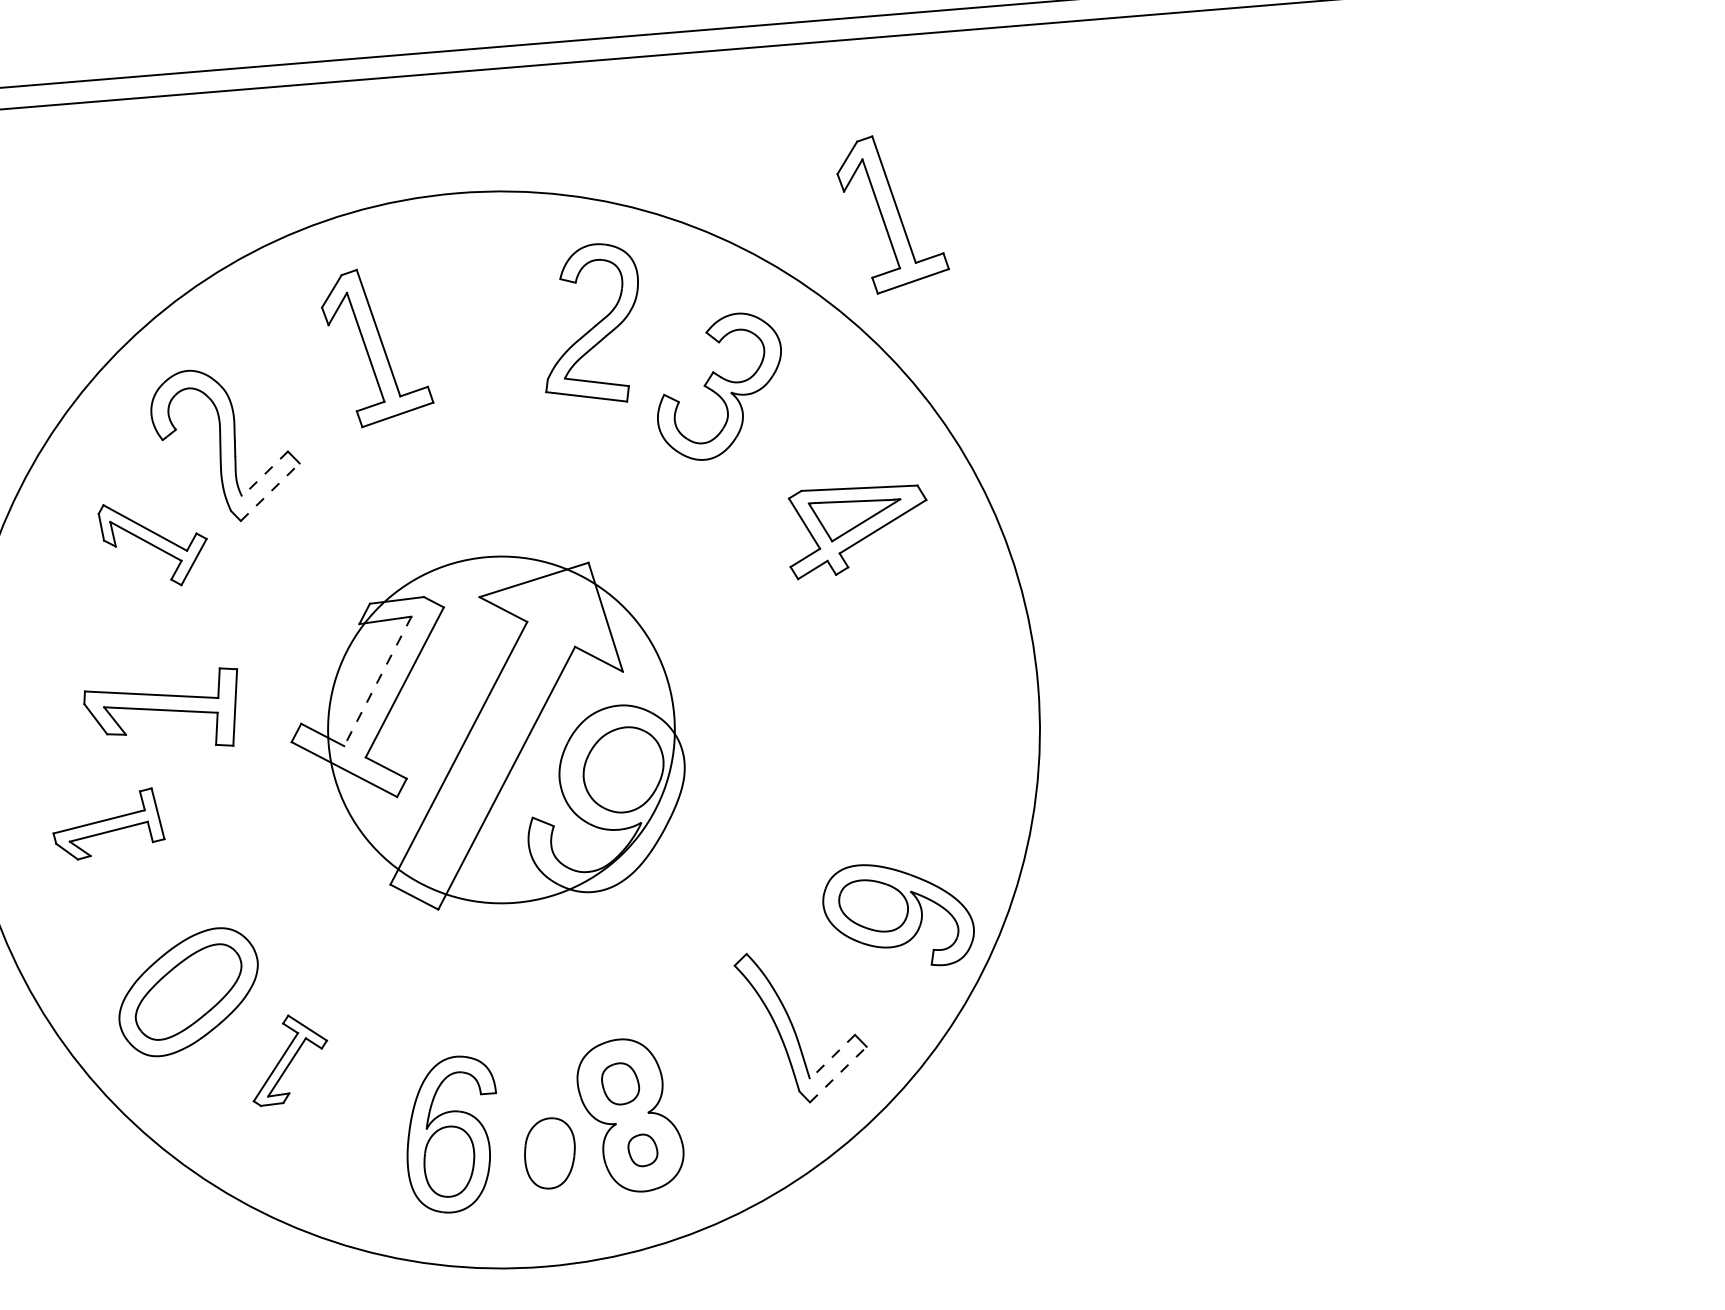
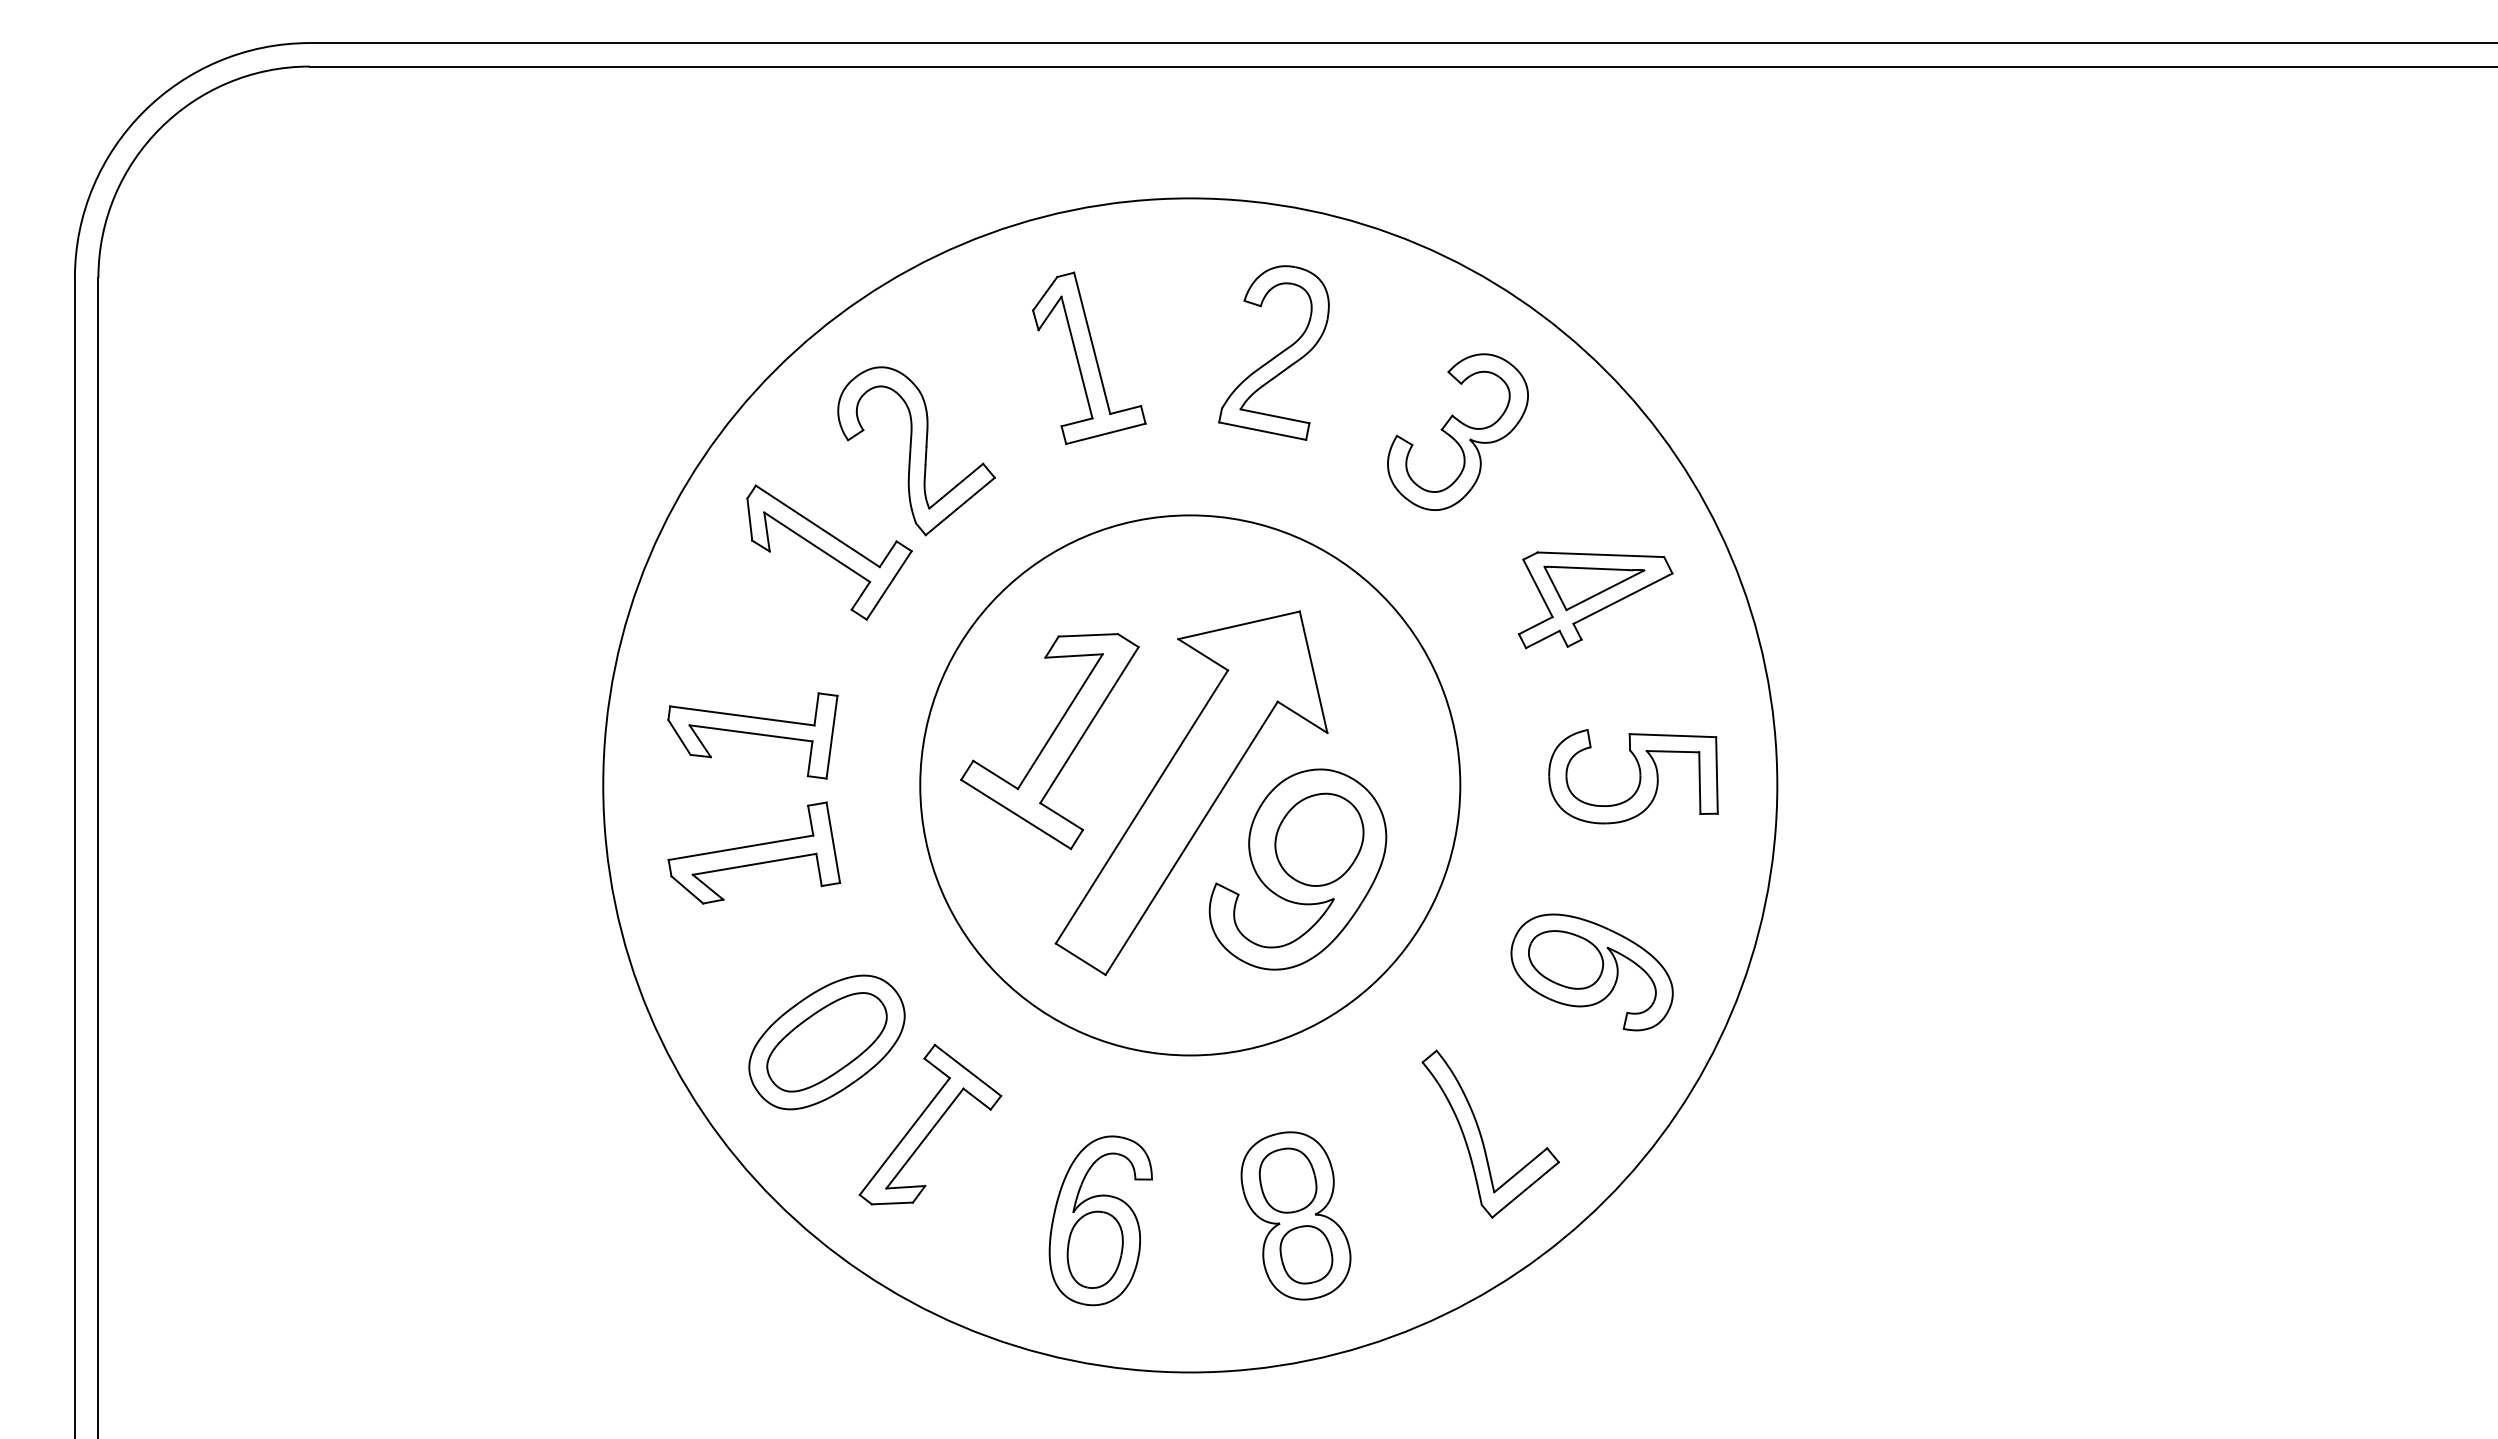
part: (892, 213) -> (1661, 259), removed
part: (590, 324) -> (1273, 352), moved
line: (264, 474) -> (955, 486), dashed -> solid
line: (270, 492) -> (960, 506), dashed -> solid
part: (154, 544) -> (829, 552), size x1.43
line: (378, 681) -> (1060, 721), dashed -> solid
part: (905, 688) -> (1633, 776), added
part: (162, 711) -> (752, 735), moved
circle: (501, 730) -> (1190, 785), size x1.43
part: (108, 824) -> (754, 852), size x1.43
part: (897, 915) -> (1591, 972), moved
line: (832, 1057) -> (1520, 1170), dashed -> solid
part: (289, 1059) -> (930, 1124), size x1.67
line: (838, 1074) -> (1525, 1189), dashed -> solid
part: (620, 1083) -> (1287, 1180), size x1.43
part: (642, 1150) -> (1306, 1254), size x1.67
part: (549, 1153) -> (1204, 1249), removed

